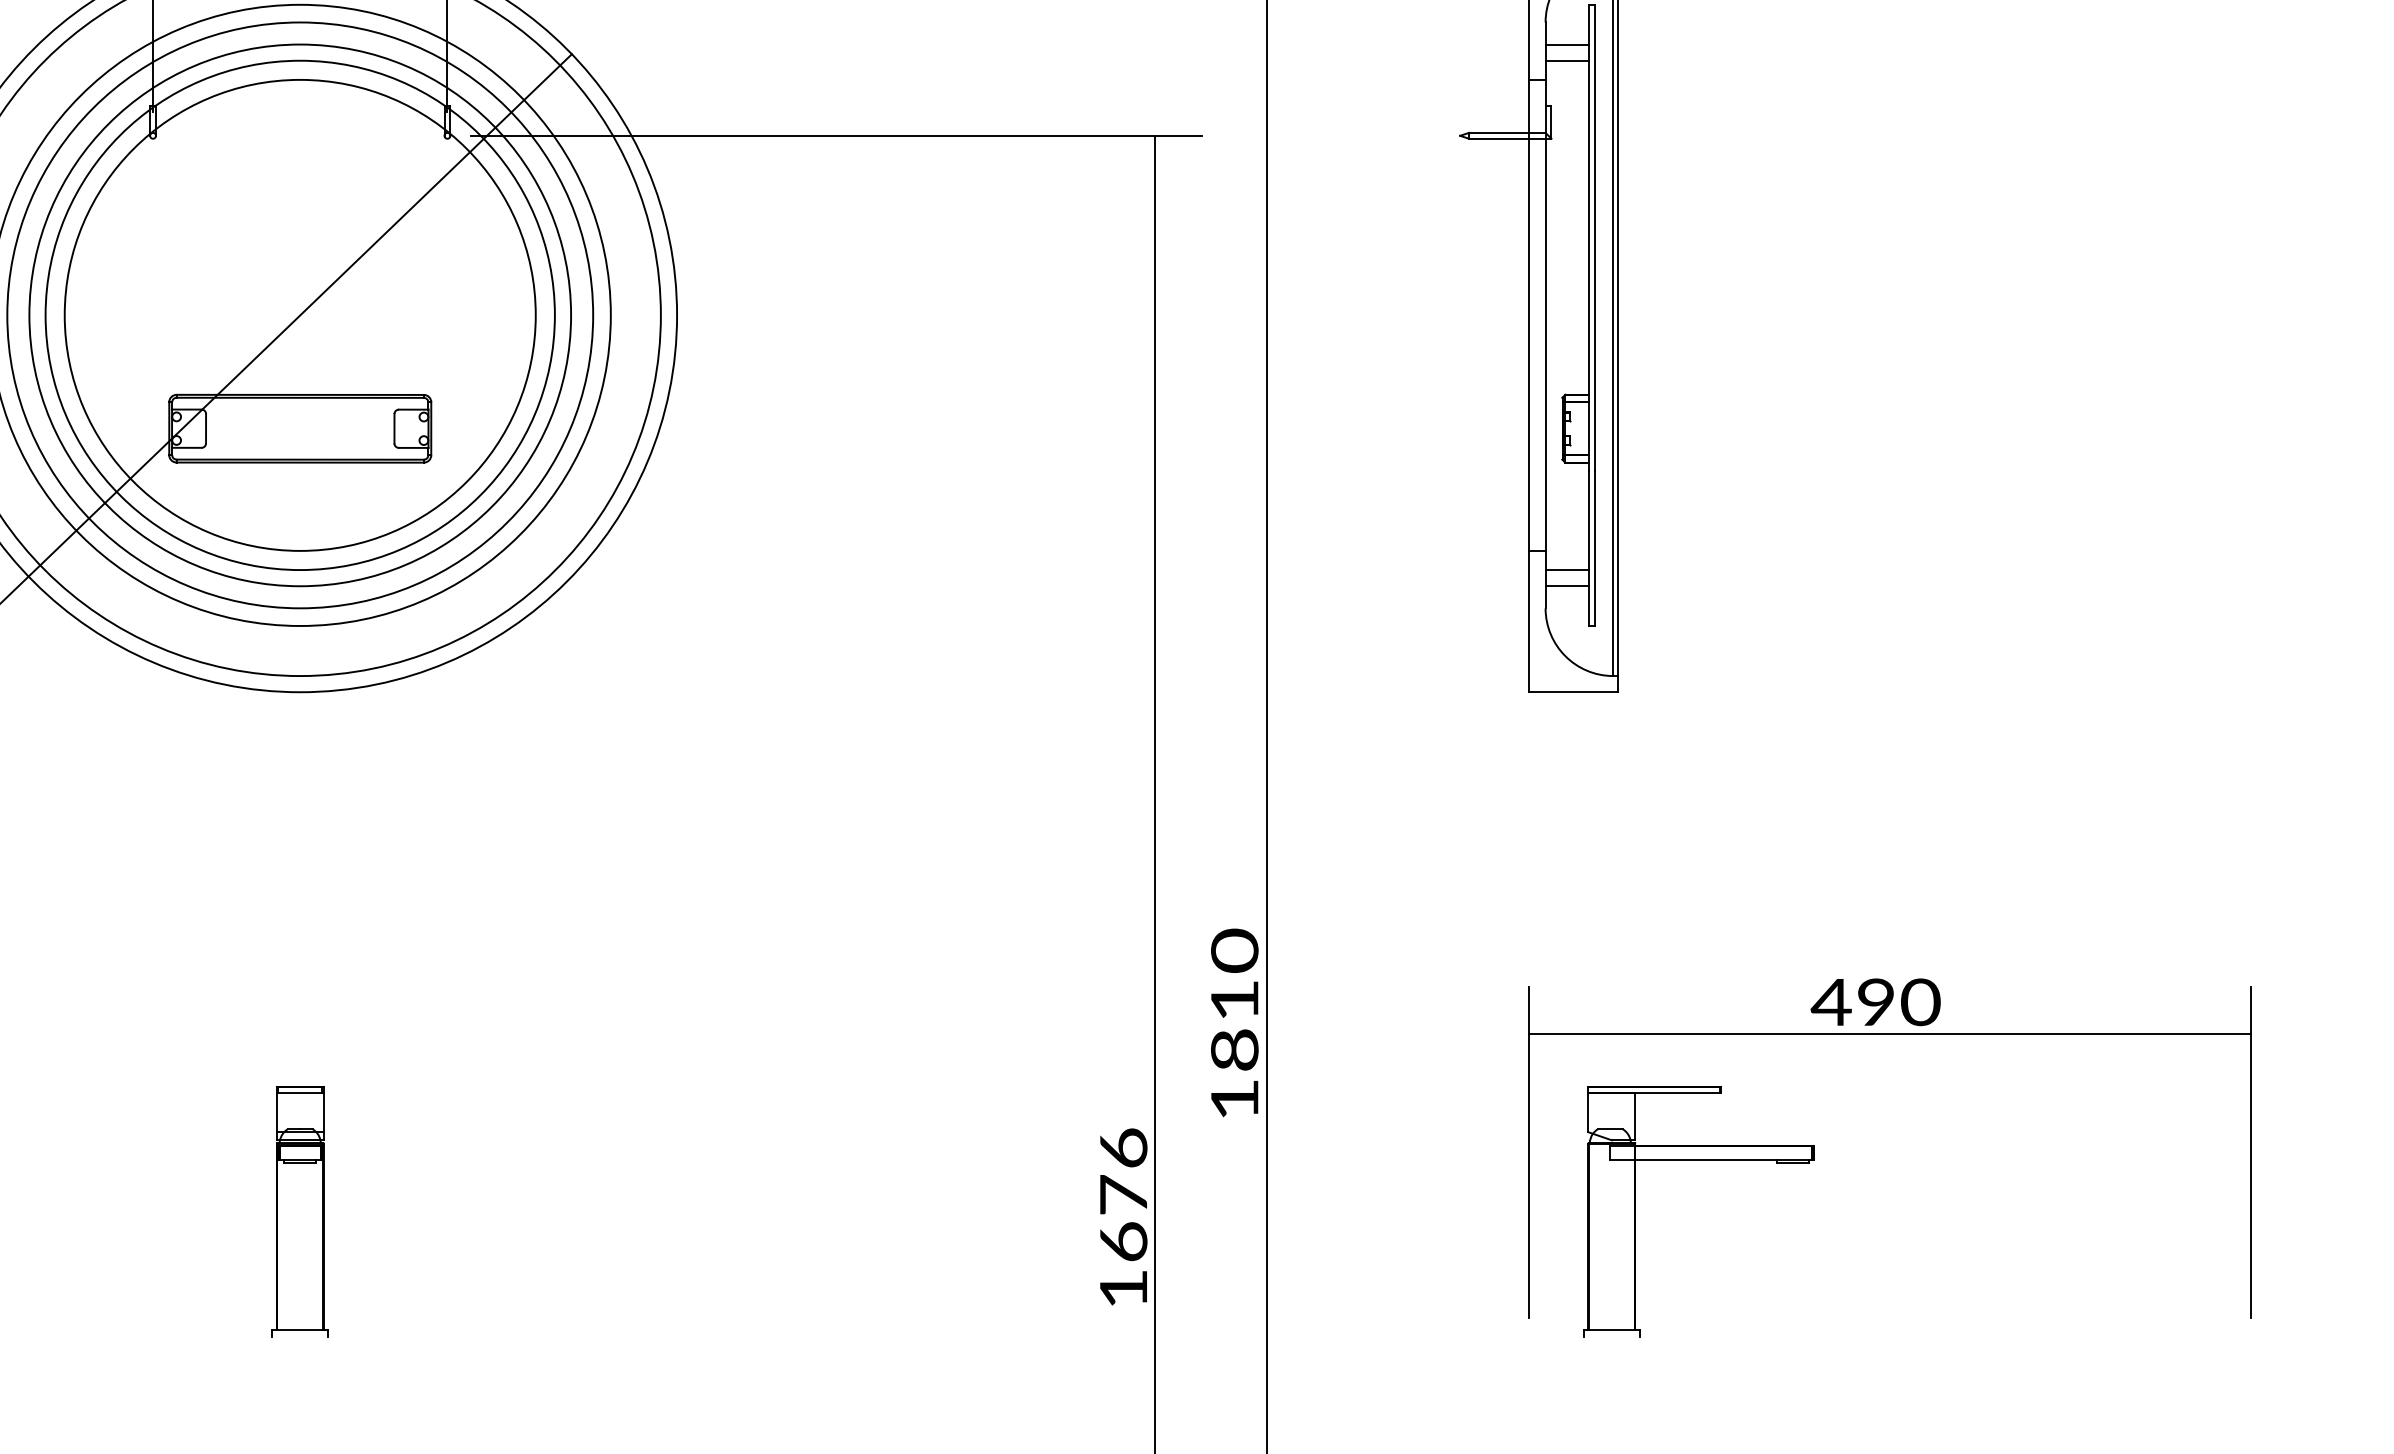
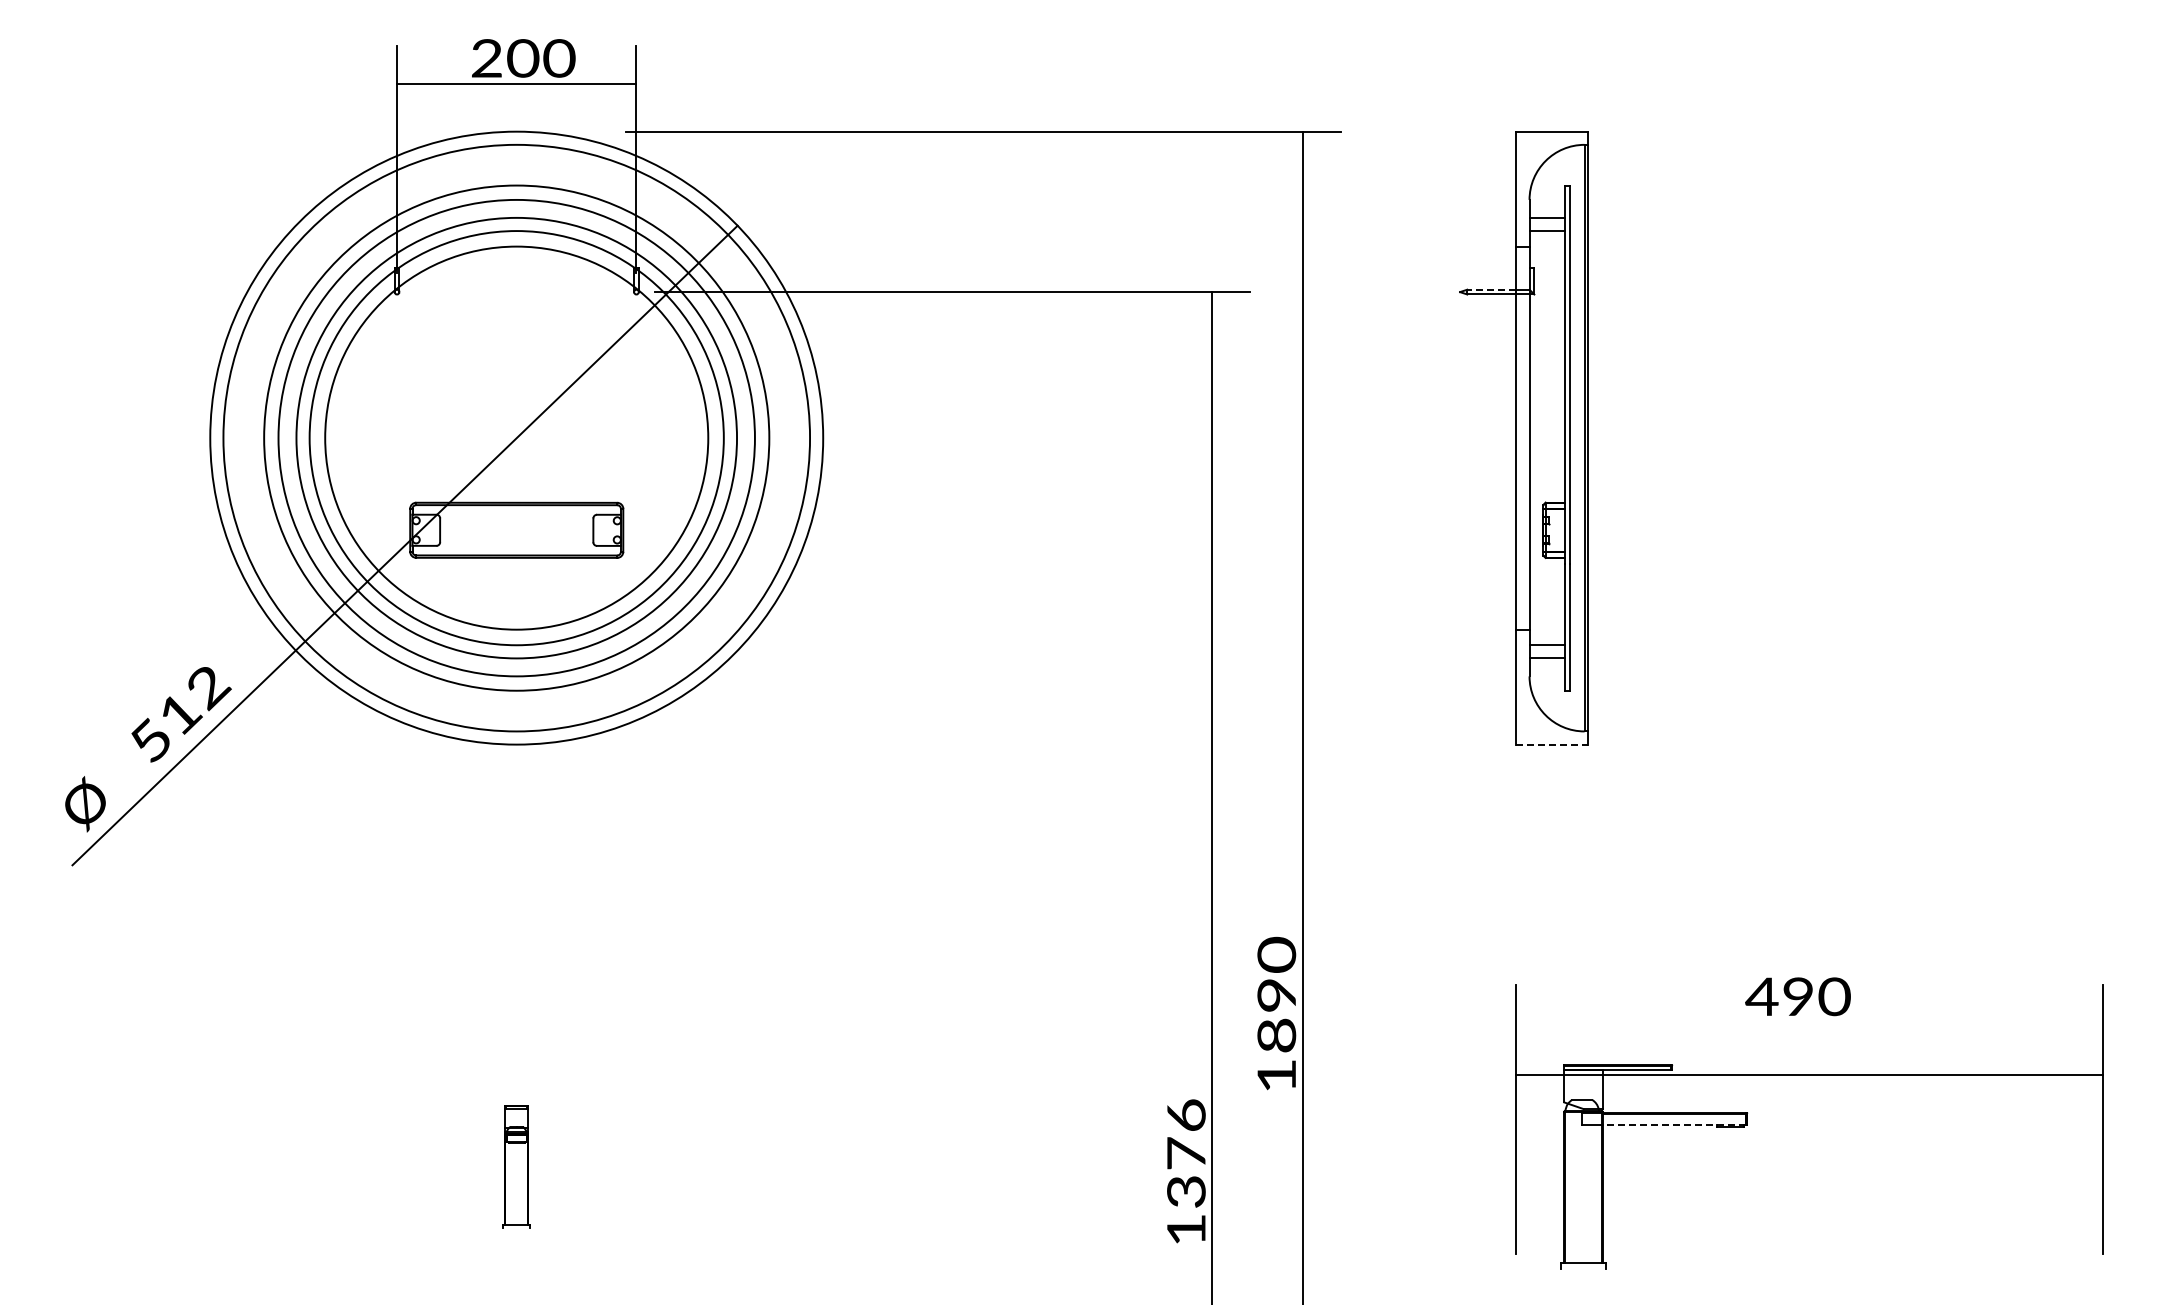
line: (1498, 132) -> (1491, 289), solid -> dashed
line: (1573, 692) -> (1552, 744), solid -> dashed
text: (1234, 1000) -> (1276, 995), 1810 -> 1890
line: (1889, 1033) -> (1809, 1074), moved
line: (1723, 1160) -> (1674, 1125), solid -> dashed
part: (299, 1210) -> (516, 1166), size x0.6
text: (1123, 1241) -> (1186, 1191), 1676 -> 1376

